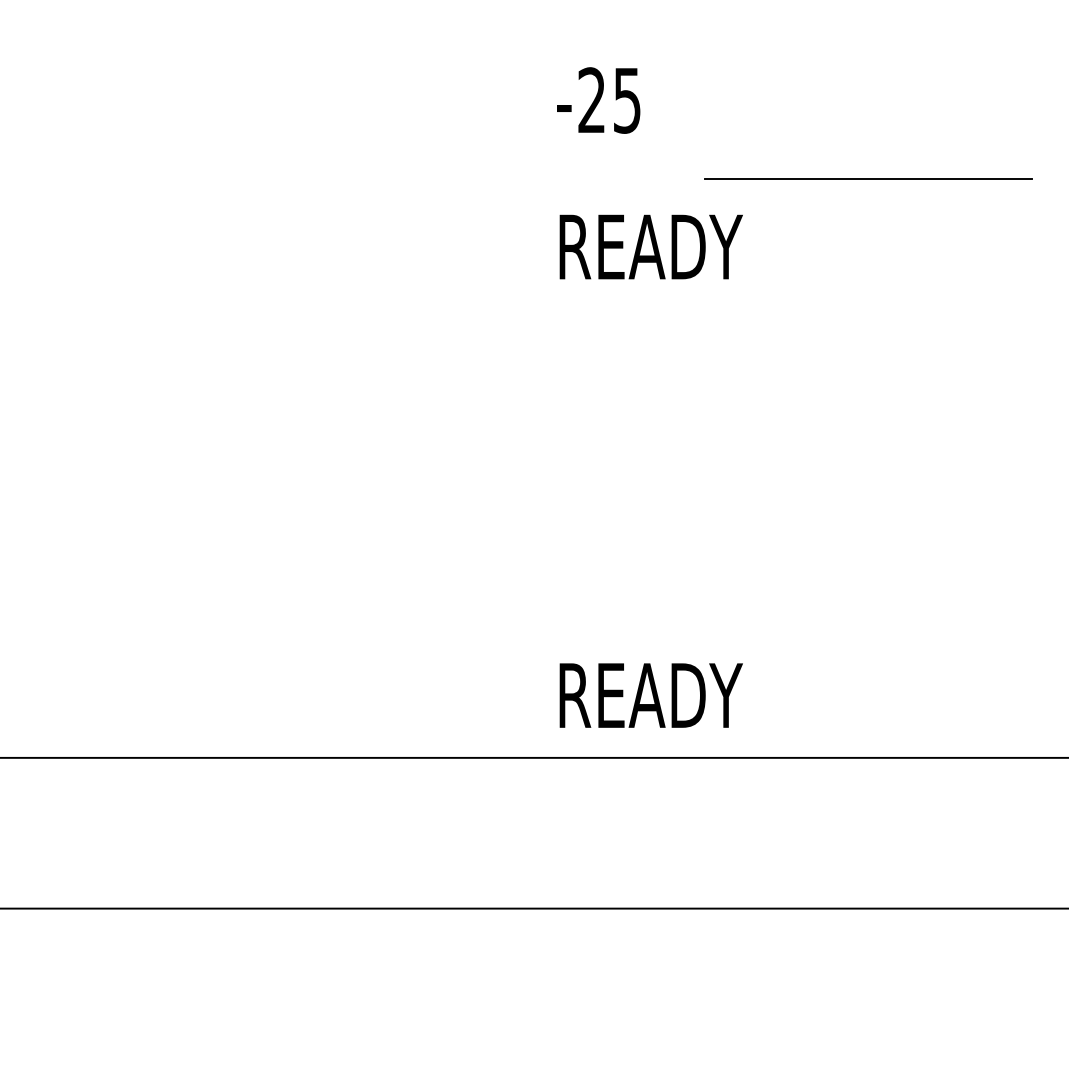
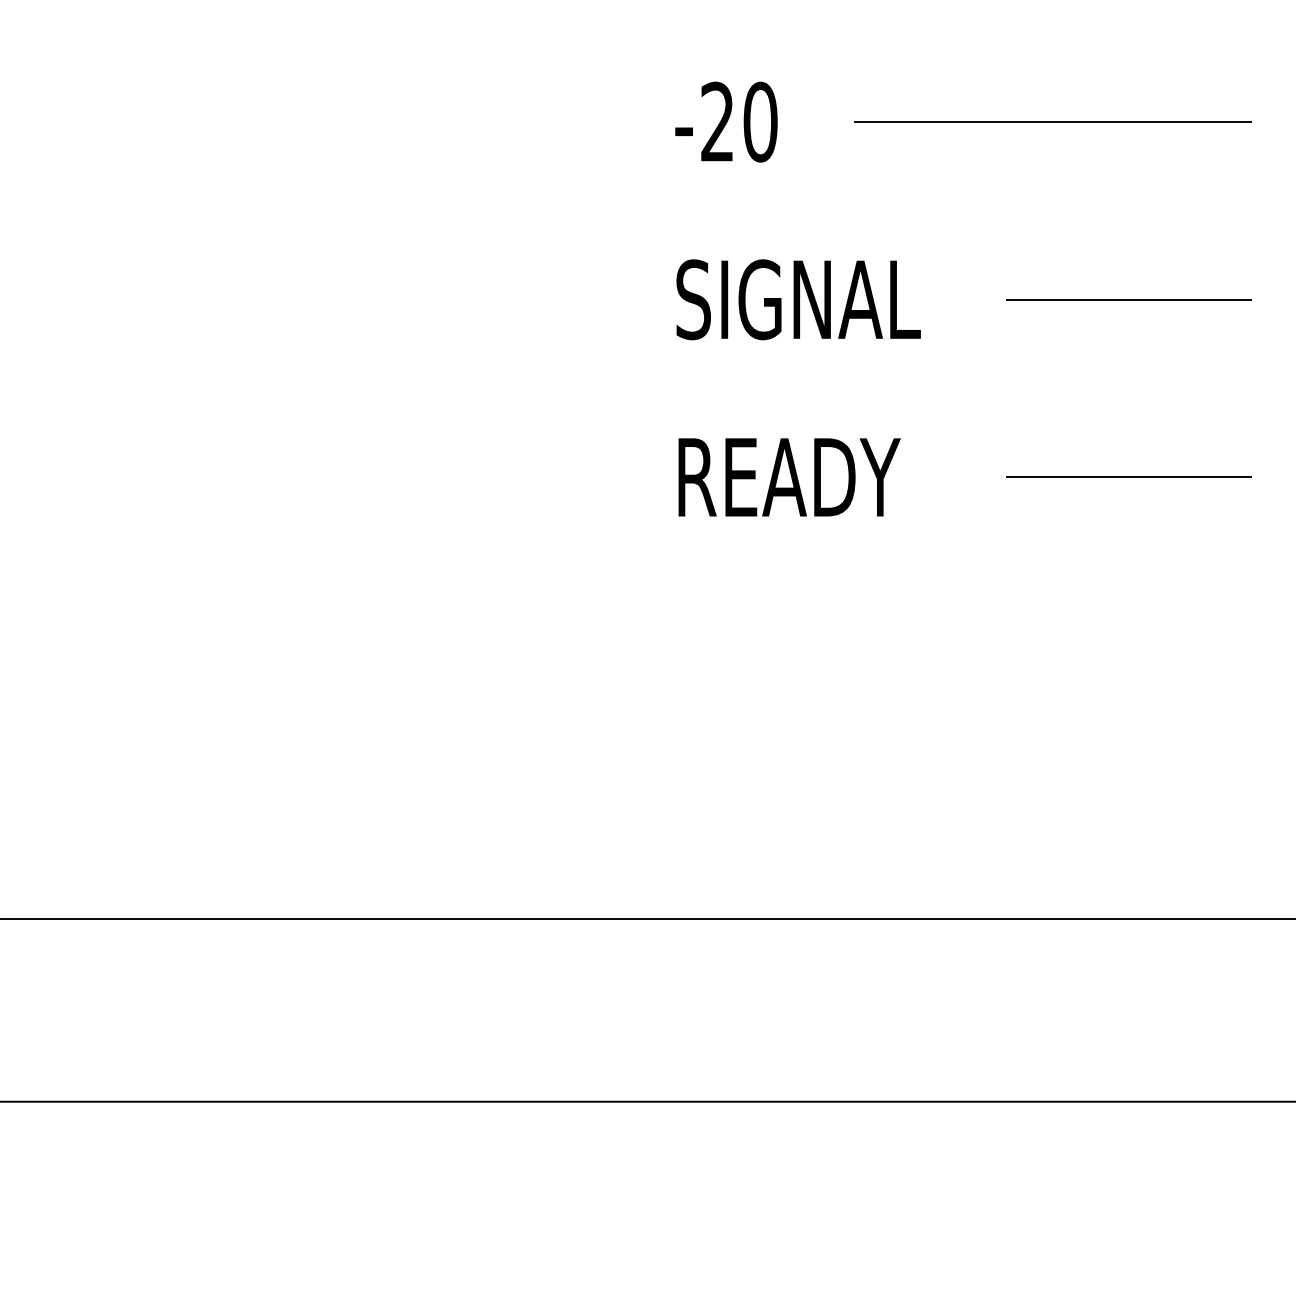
text: (627, 100) -> (760, 122), -25 -> -20
line: (868, 178) -> (1052, 122), moved
text: (658, 246) -> (798, 299), READY -> SIGNAL
line: (931, 247) -> (1129, 300), added
line: (930, 393) -> (1128, 477), added
text: (650, 695) -> (788, 477), moved

